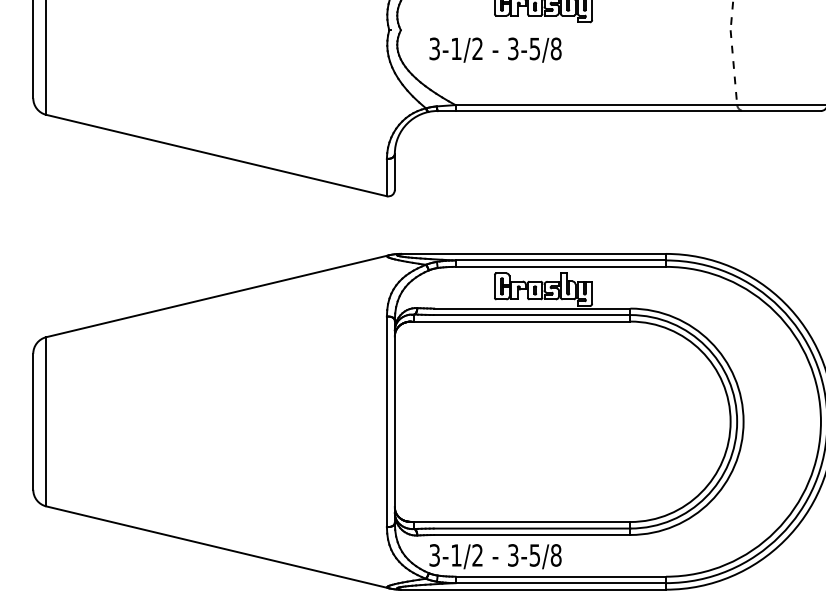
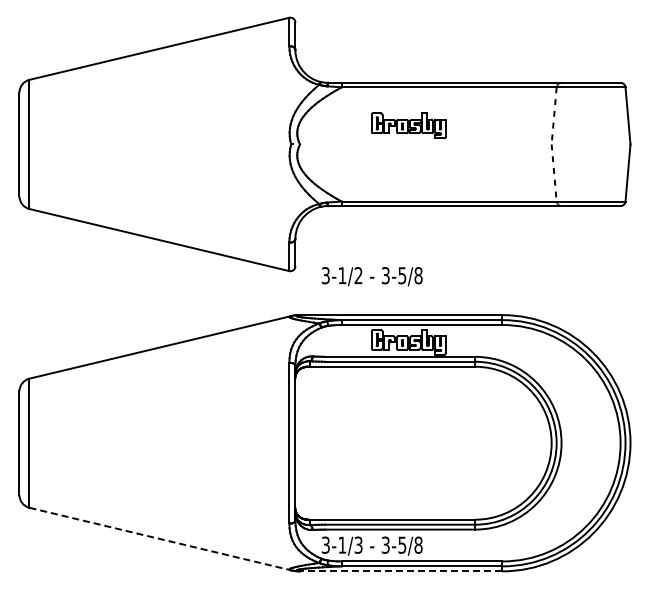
text: (494, 49) -> (371, 276), moved
line: (218, 547) -> (160, 539), solid -> dashed
text: (477, 555) -> (358, 545), 3-1/2 -> 3-1/3
line: (532, 589) -> (400, 571), solid -> dashed

